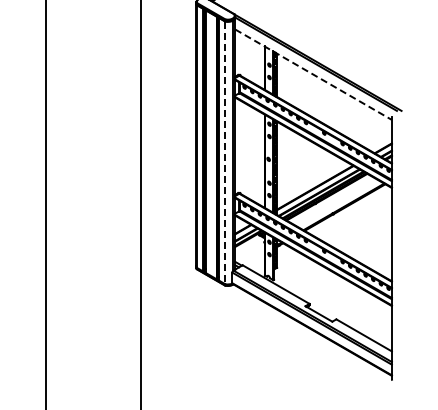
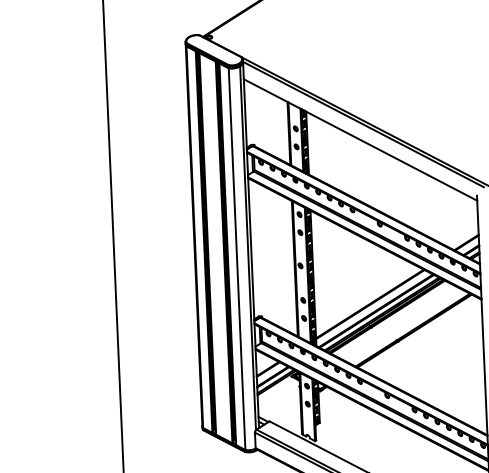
line: (314, 74) -> (361, 139), dashed -> solid
line: (225, 153) -> (237, 260), dashed -> solid

